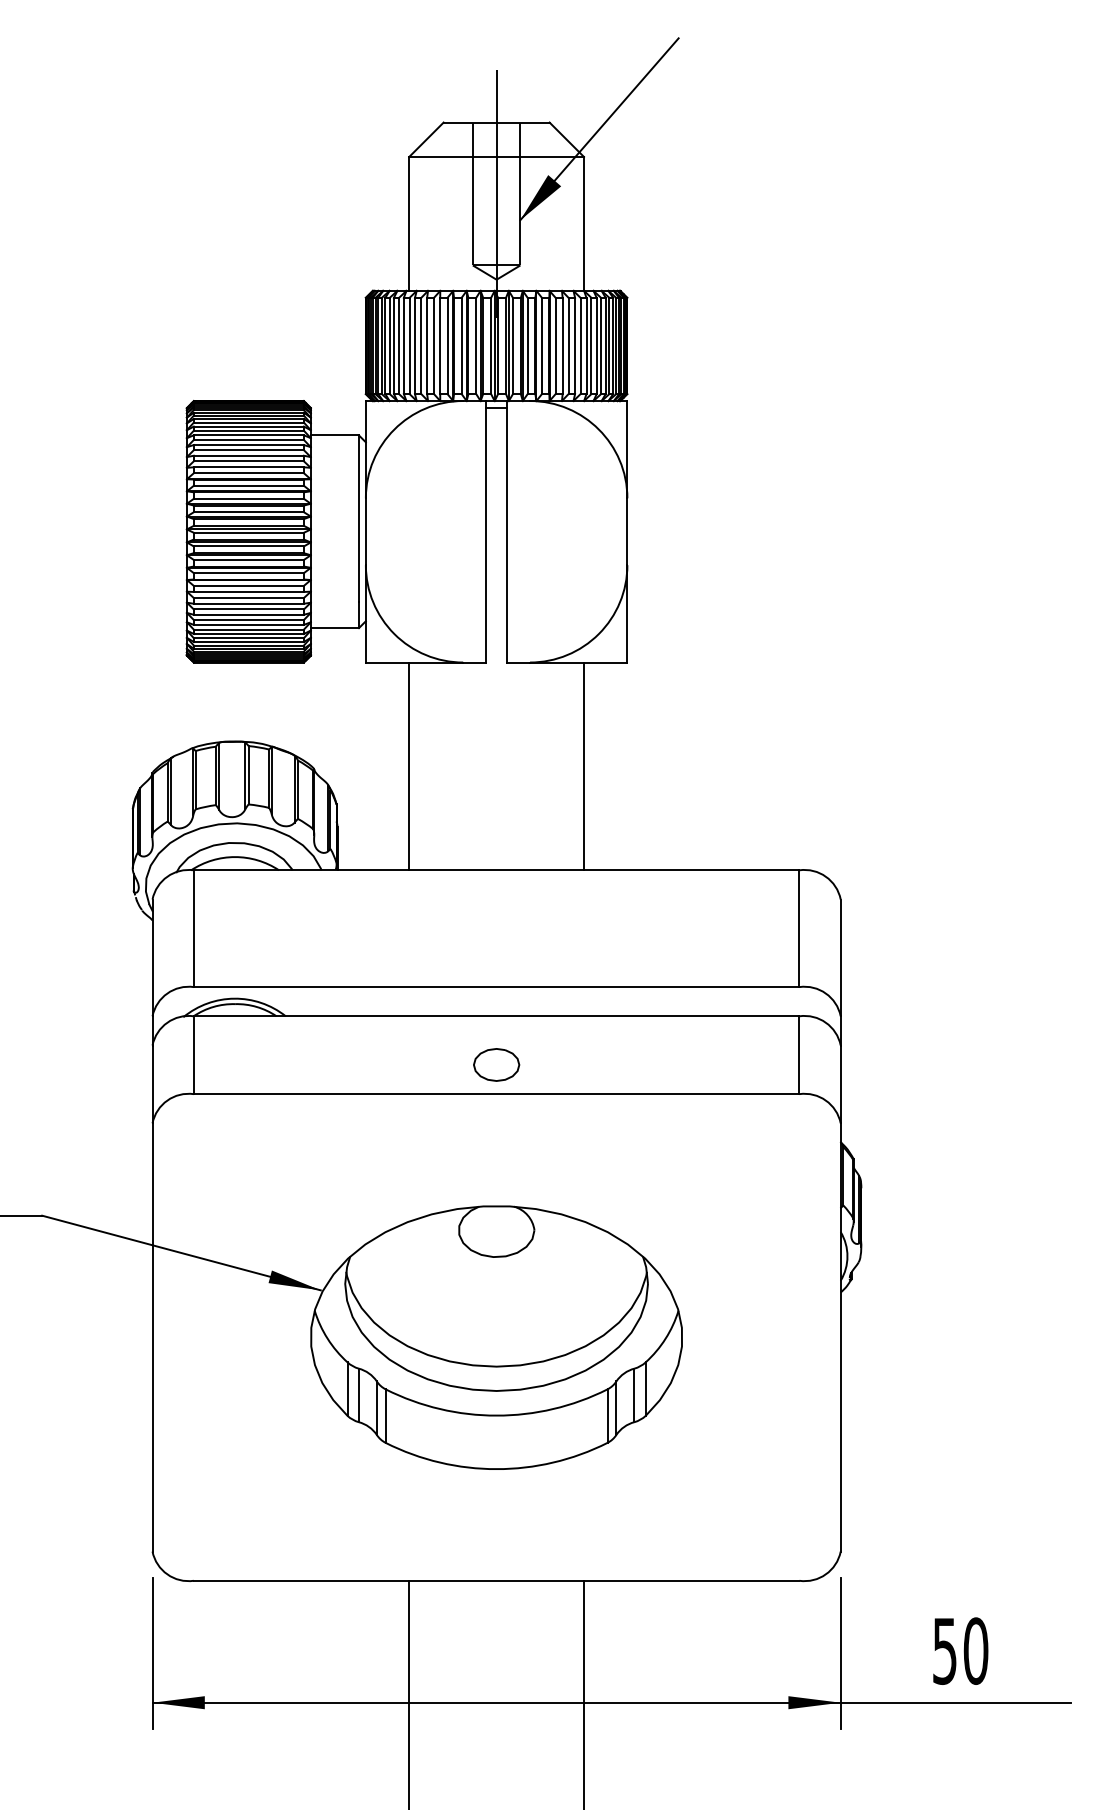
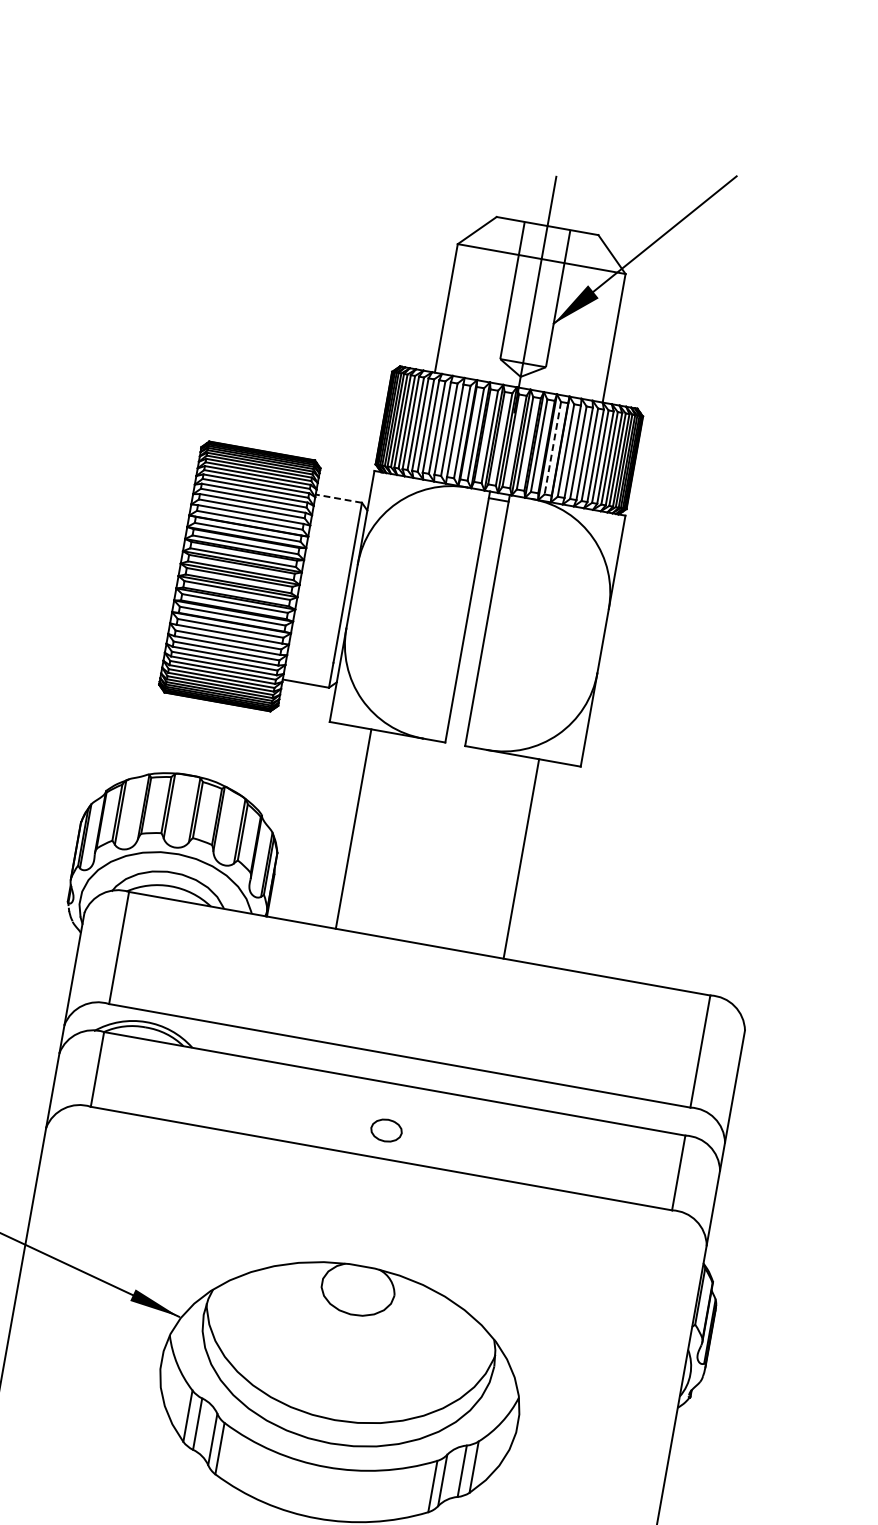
line: (541, 346) -> (552, 448), solid -> dashed
line: (334, 435) -> (338, 498), solid -> dashed
part: (496, 1064) -> (386, 1130), size x0.7

